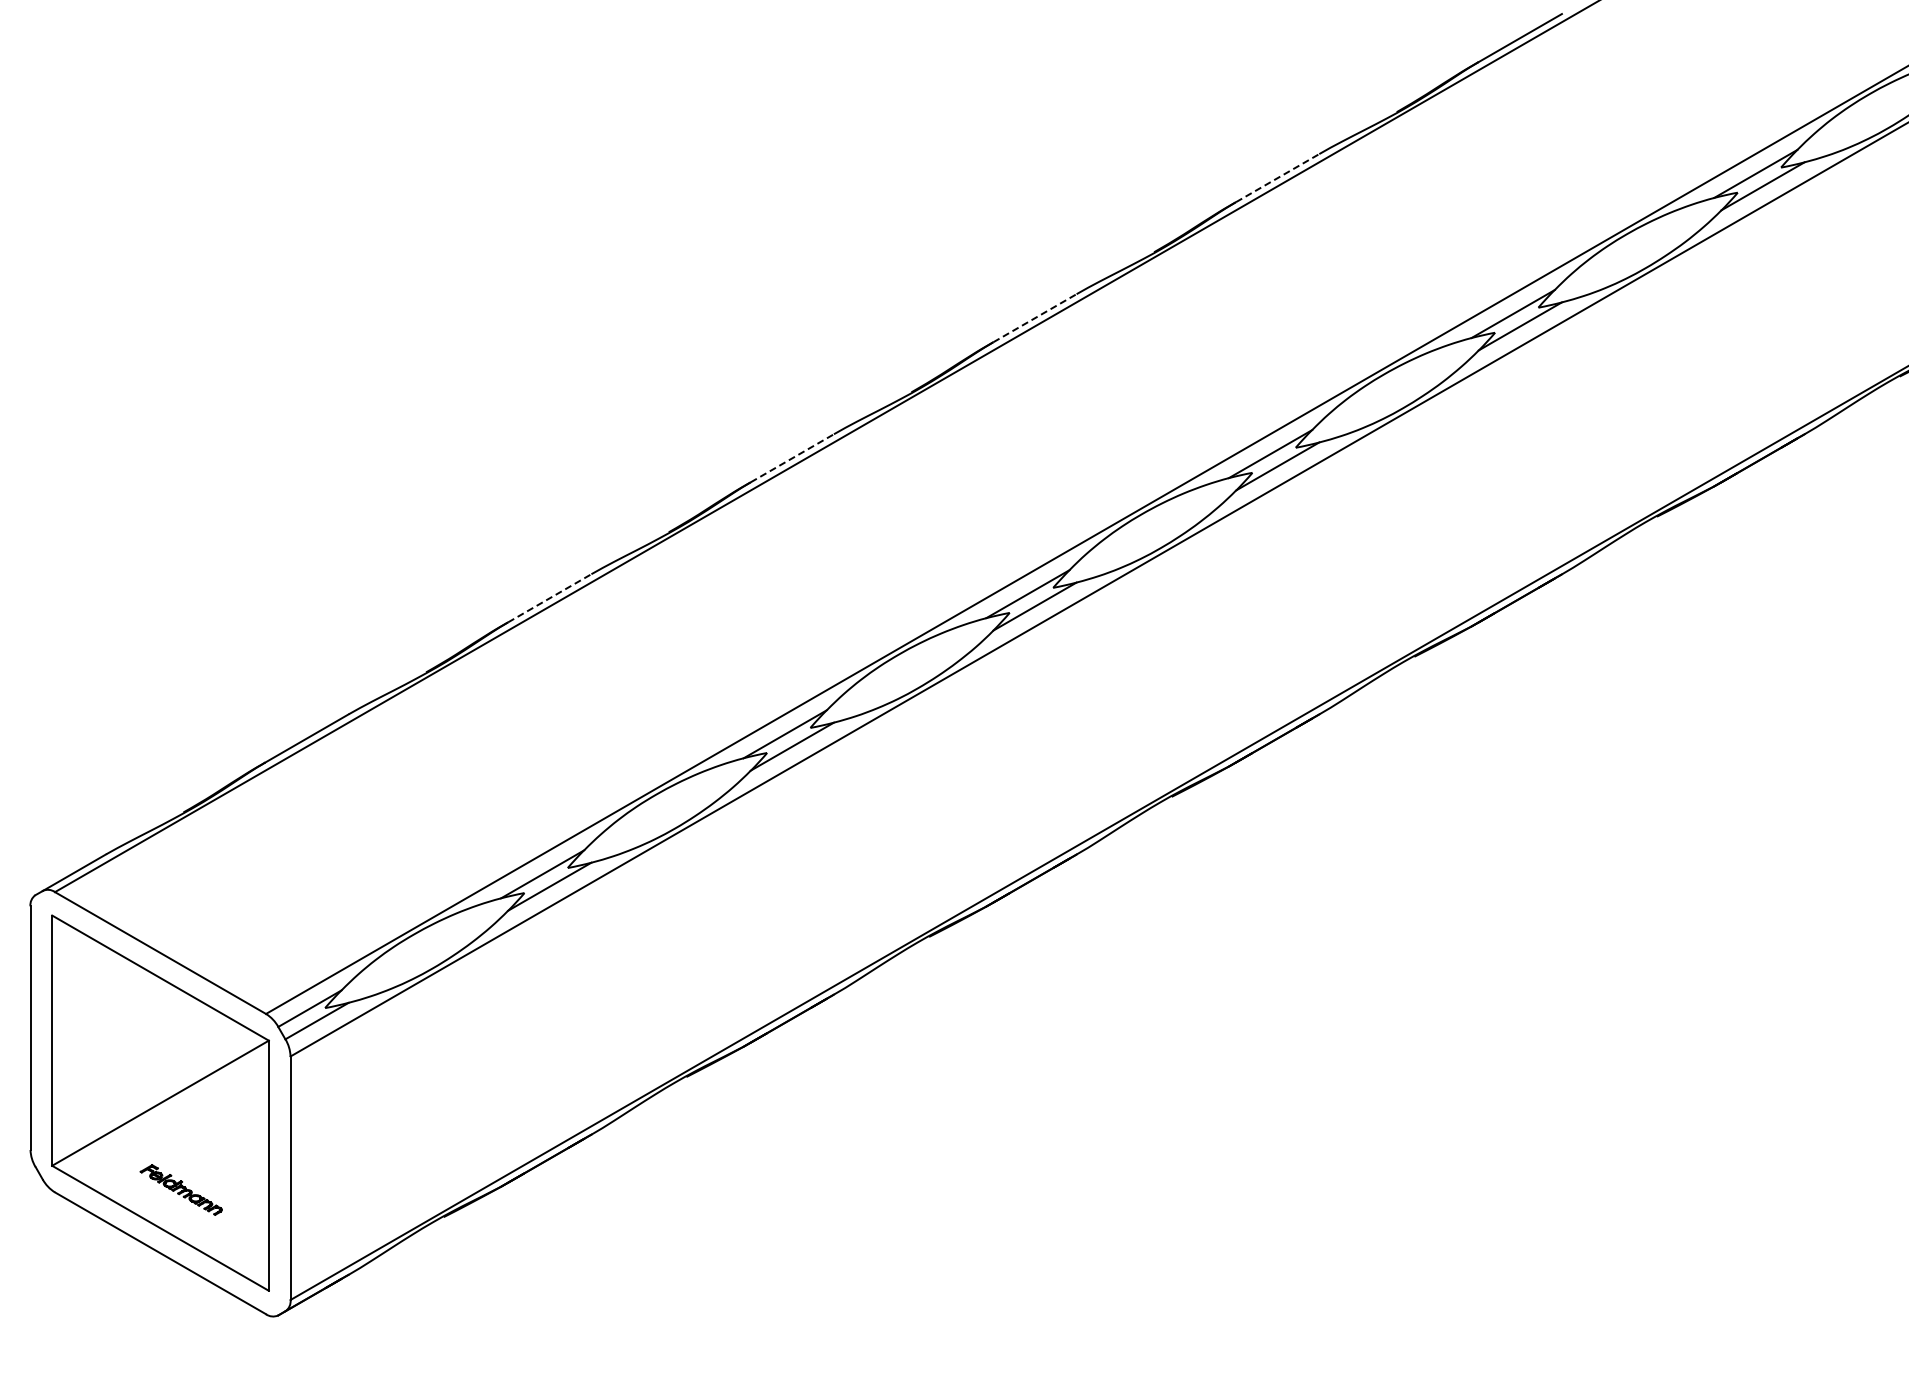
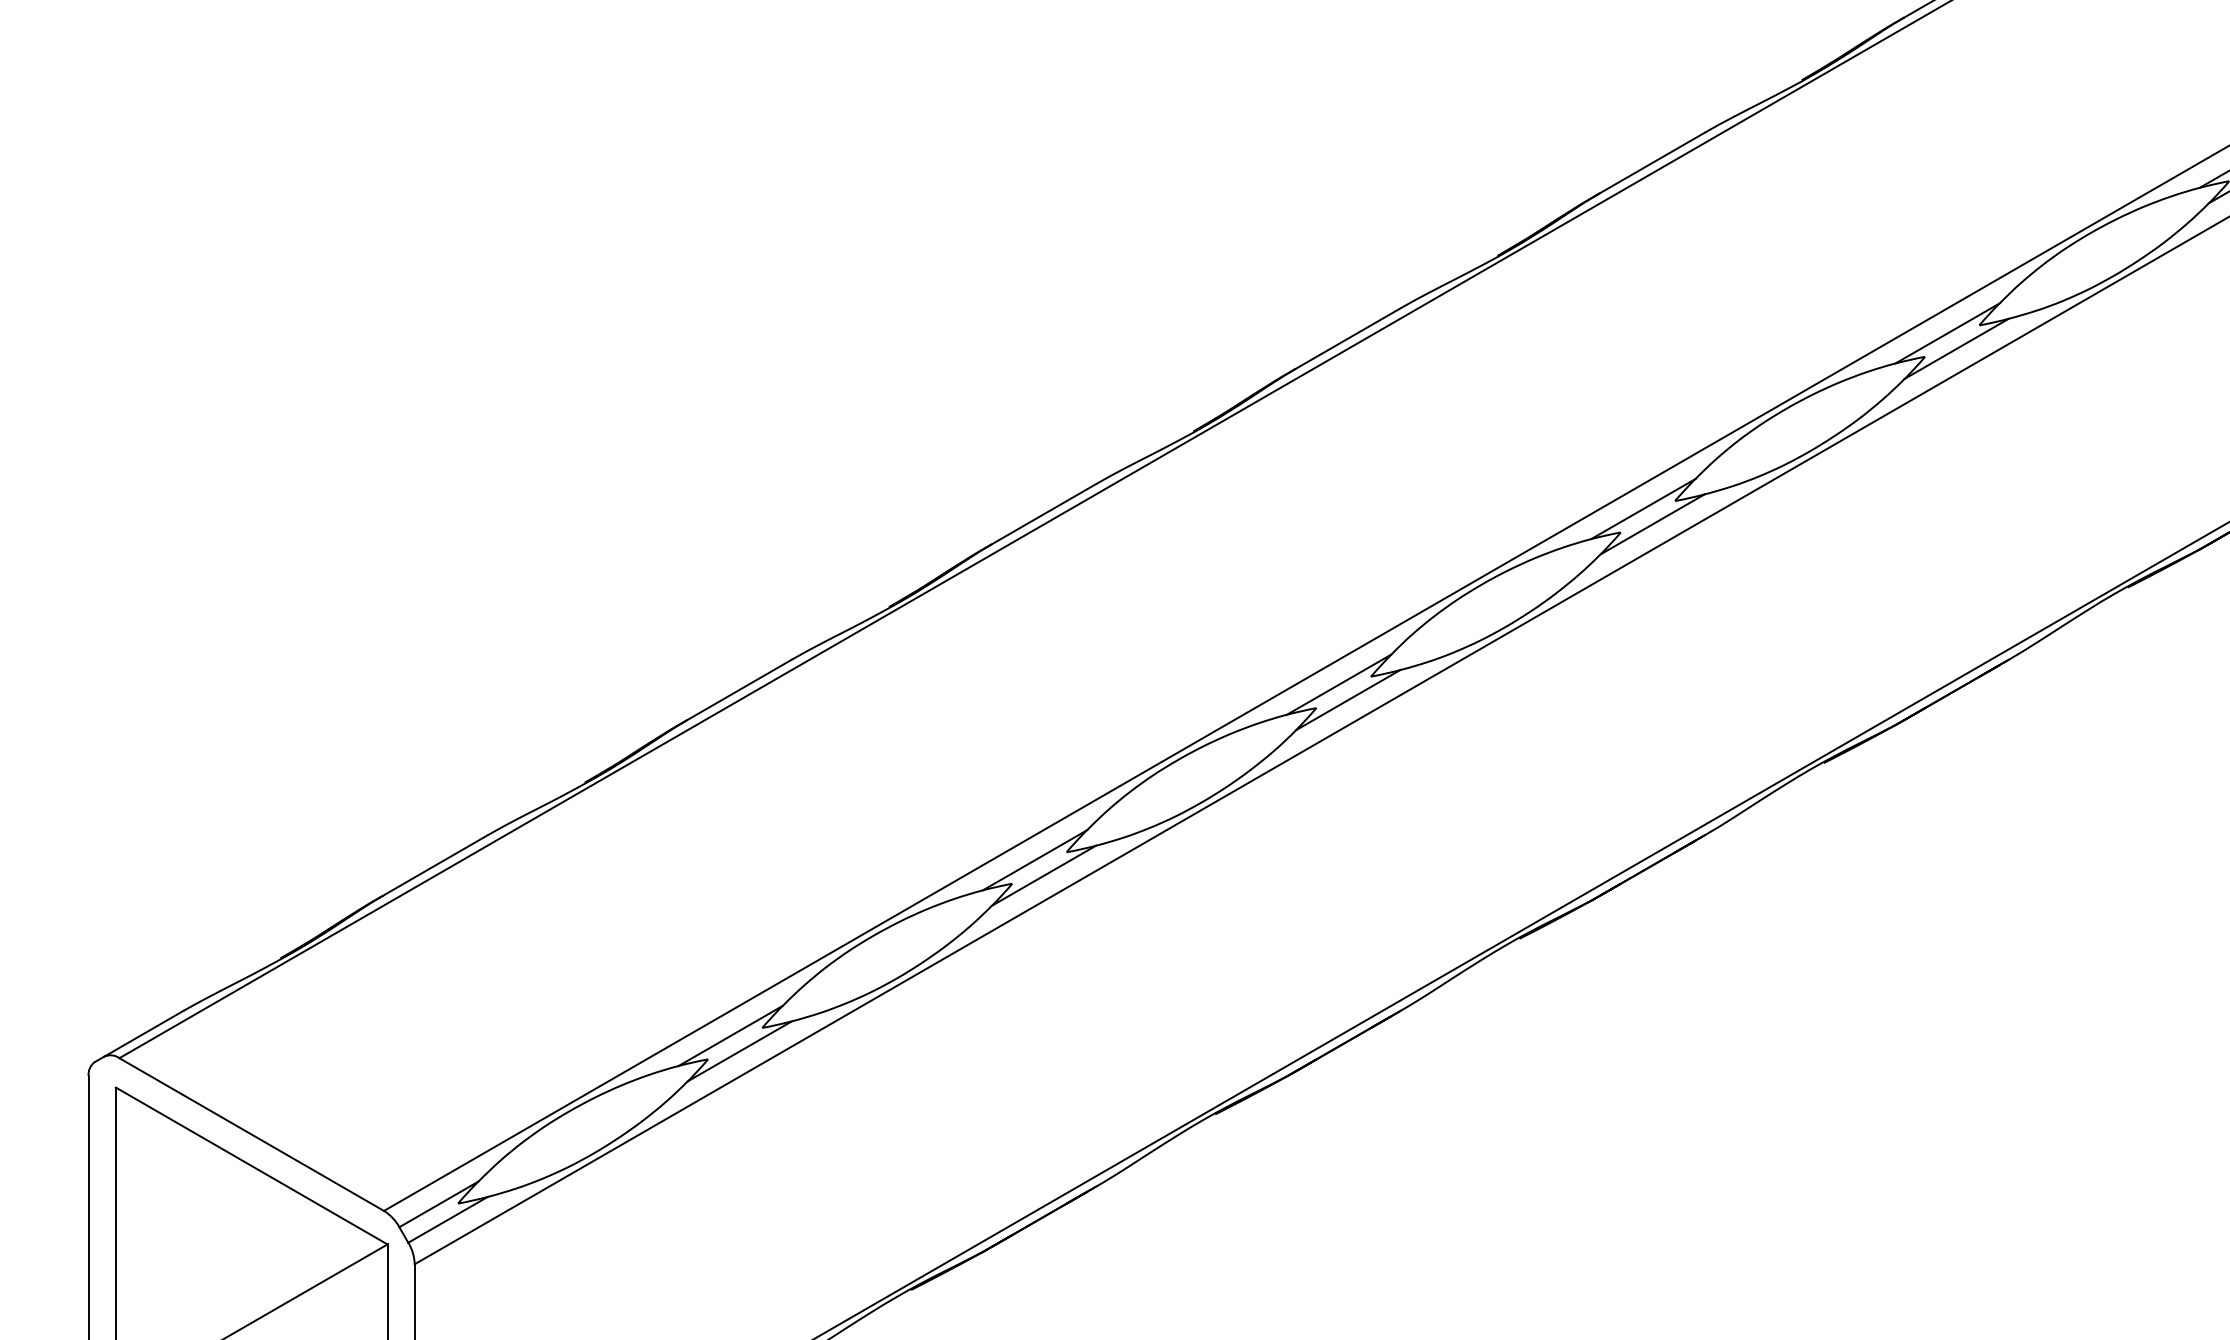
line: (1278, 177) -> (1653, 162), dashed -> solid
line: (1035, 317) -> (1348, 337), dashed -> solid
line: (792, 458) -> (1044, 514), dashed -> solid
line: (550, 598) -> (740, 690), dashed -> solid

